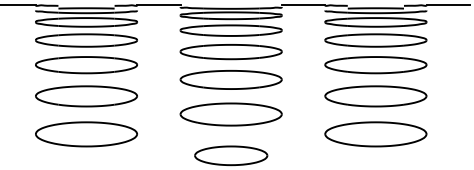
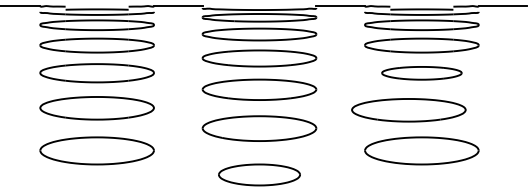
part: (375, 65) -> (421, 73), size x0.7
part: (375, 96) -> (408, 110), moved

